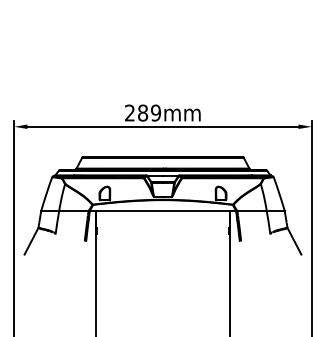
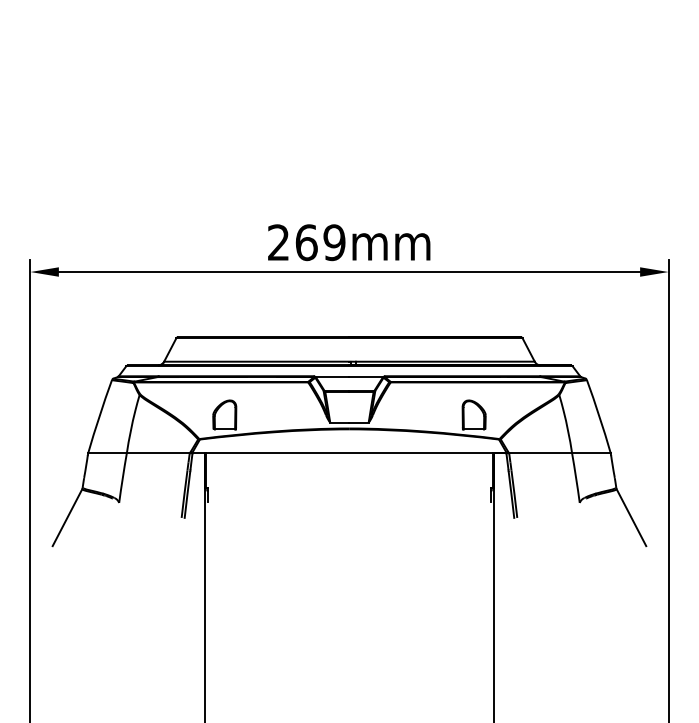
text: (143, 112) -> (307, 241), 289mm -> 269mm

